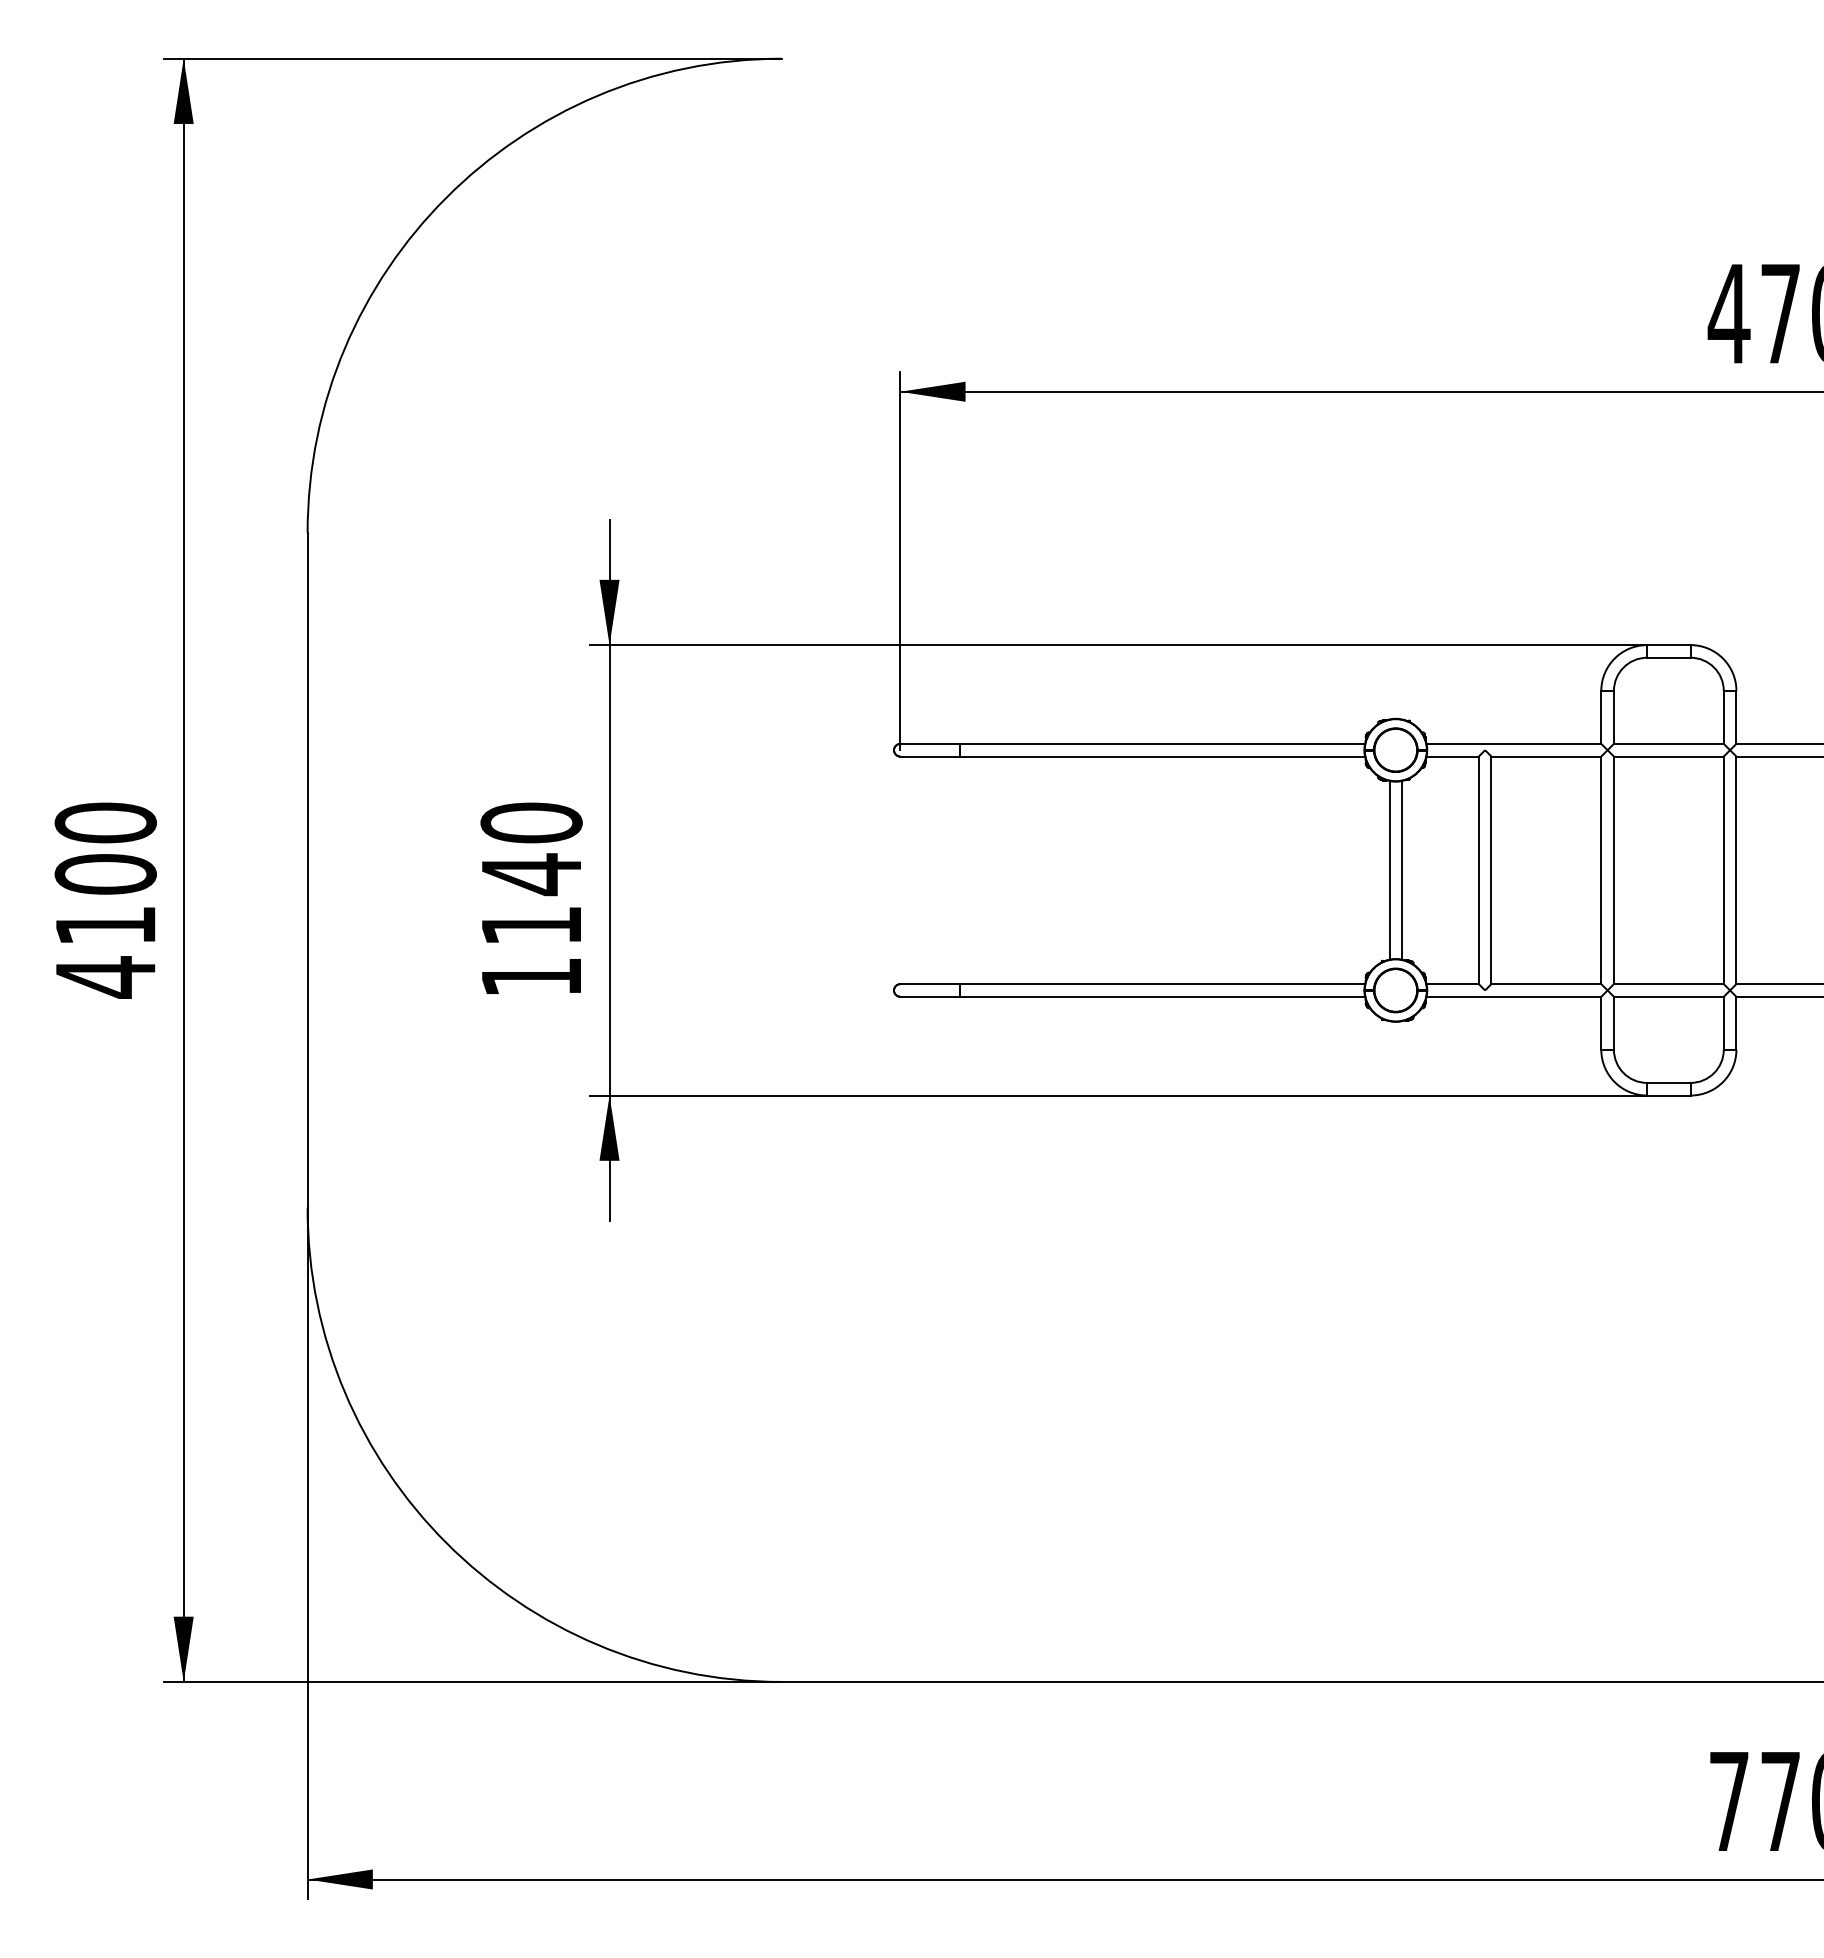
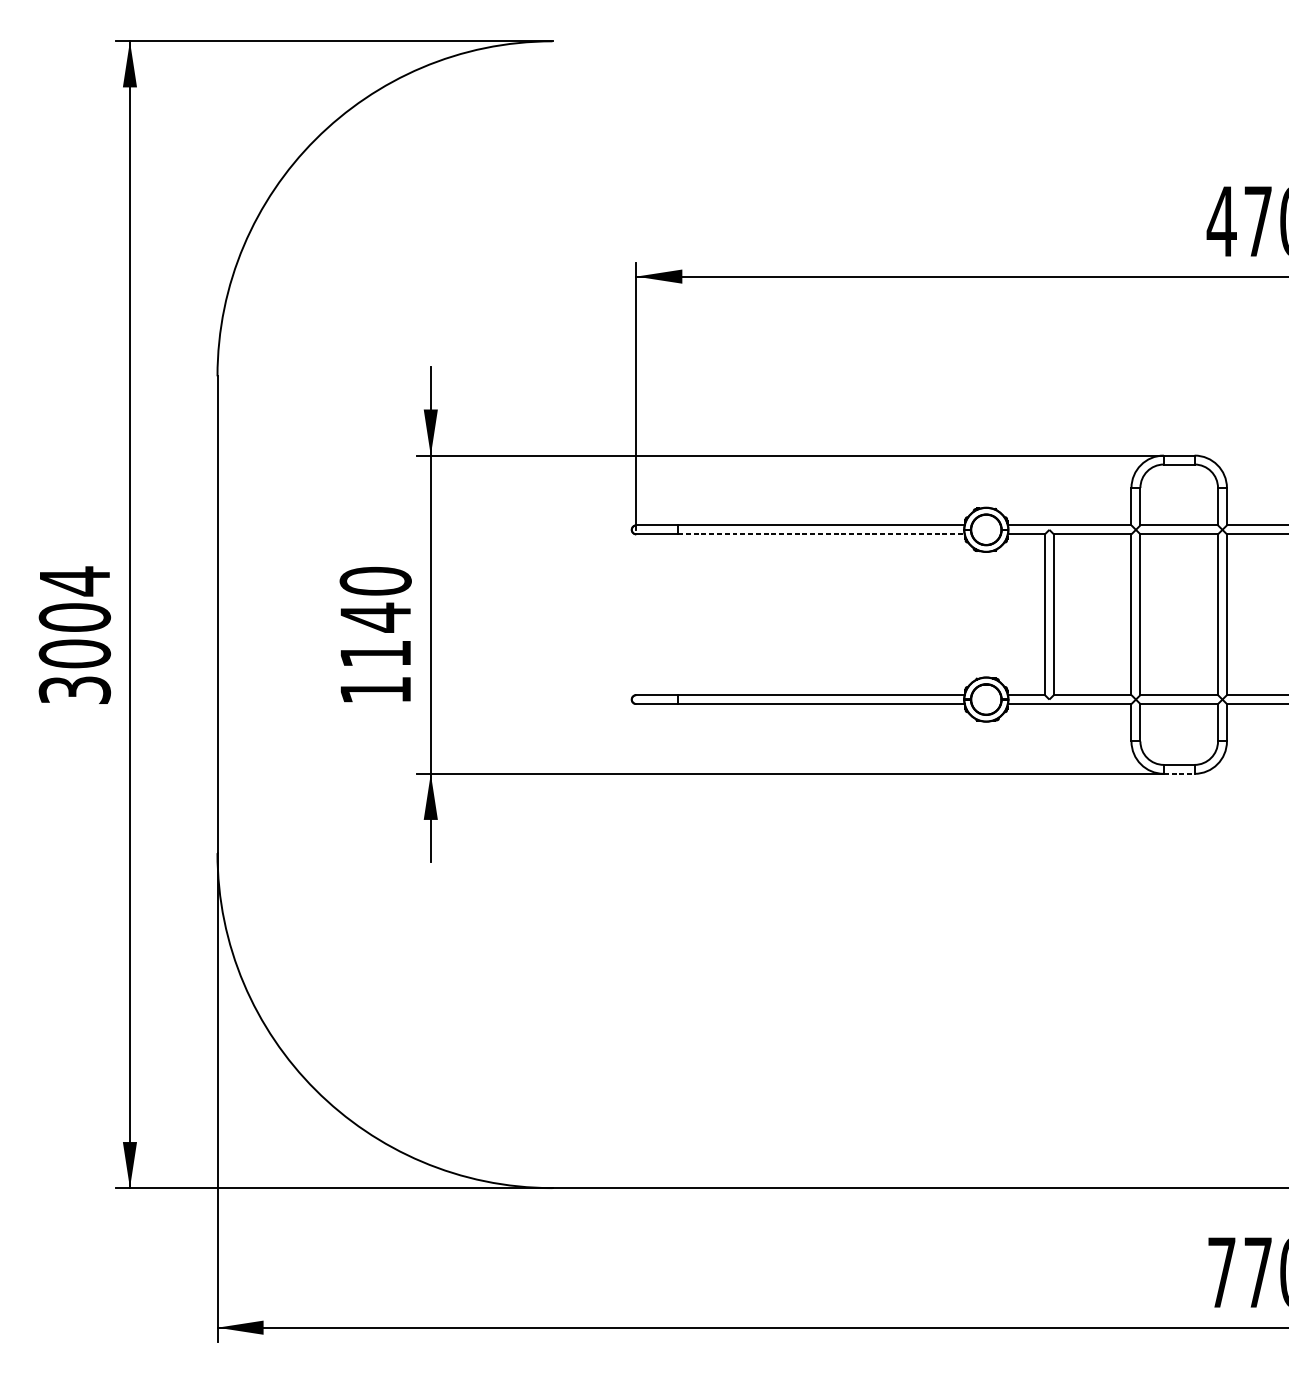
line: (1162, 756) -> (821, 534), solid -> dashed
line: (1389, 869) -> (981, 614), removed
line: (1402, 869) -> (991, 614), removed
text: (105, 899) -> (74, 635), 4100 -> 3004
line: (1668, 1095) -> (1178, 773), solid -> dashed

